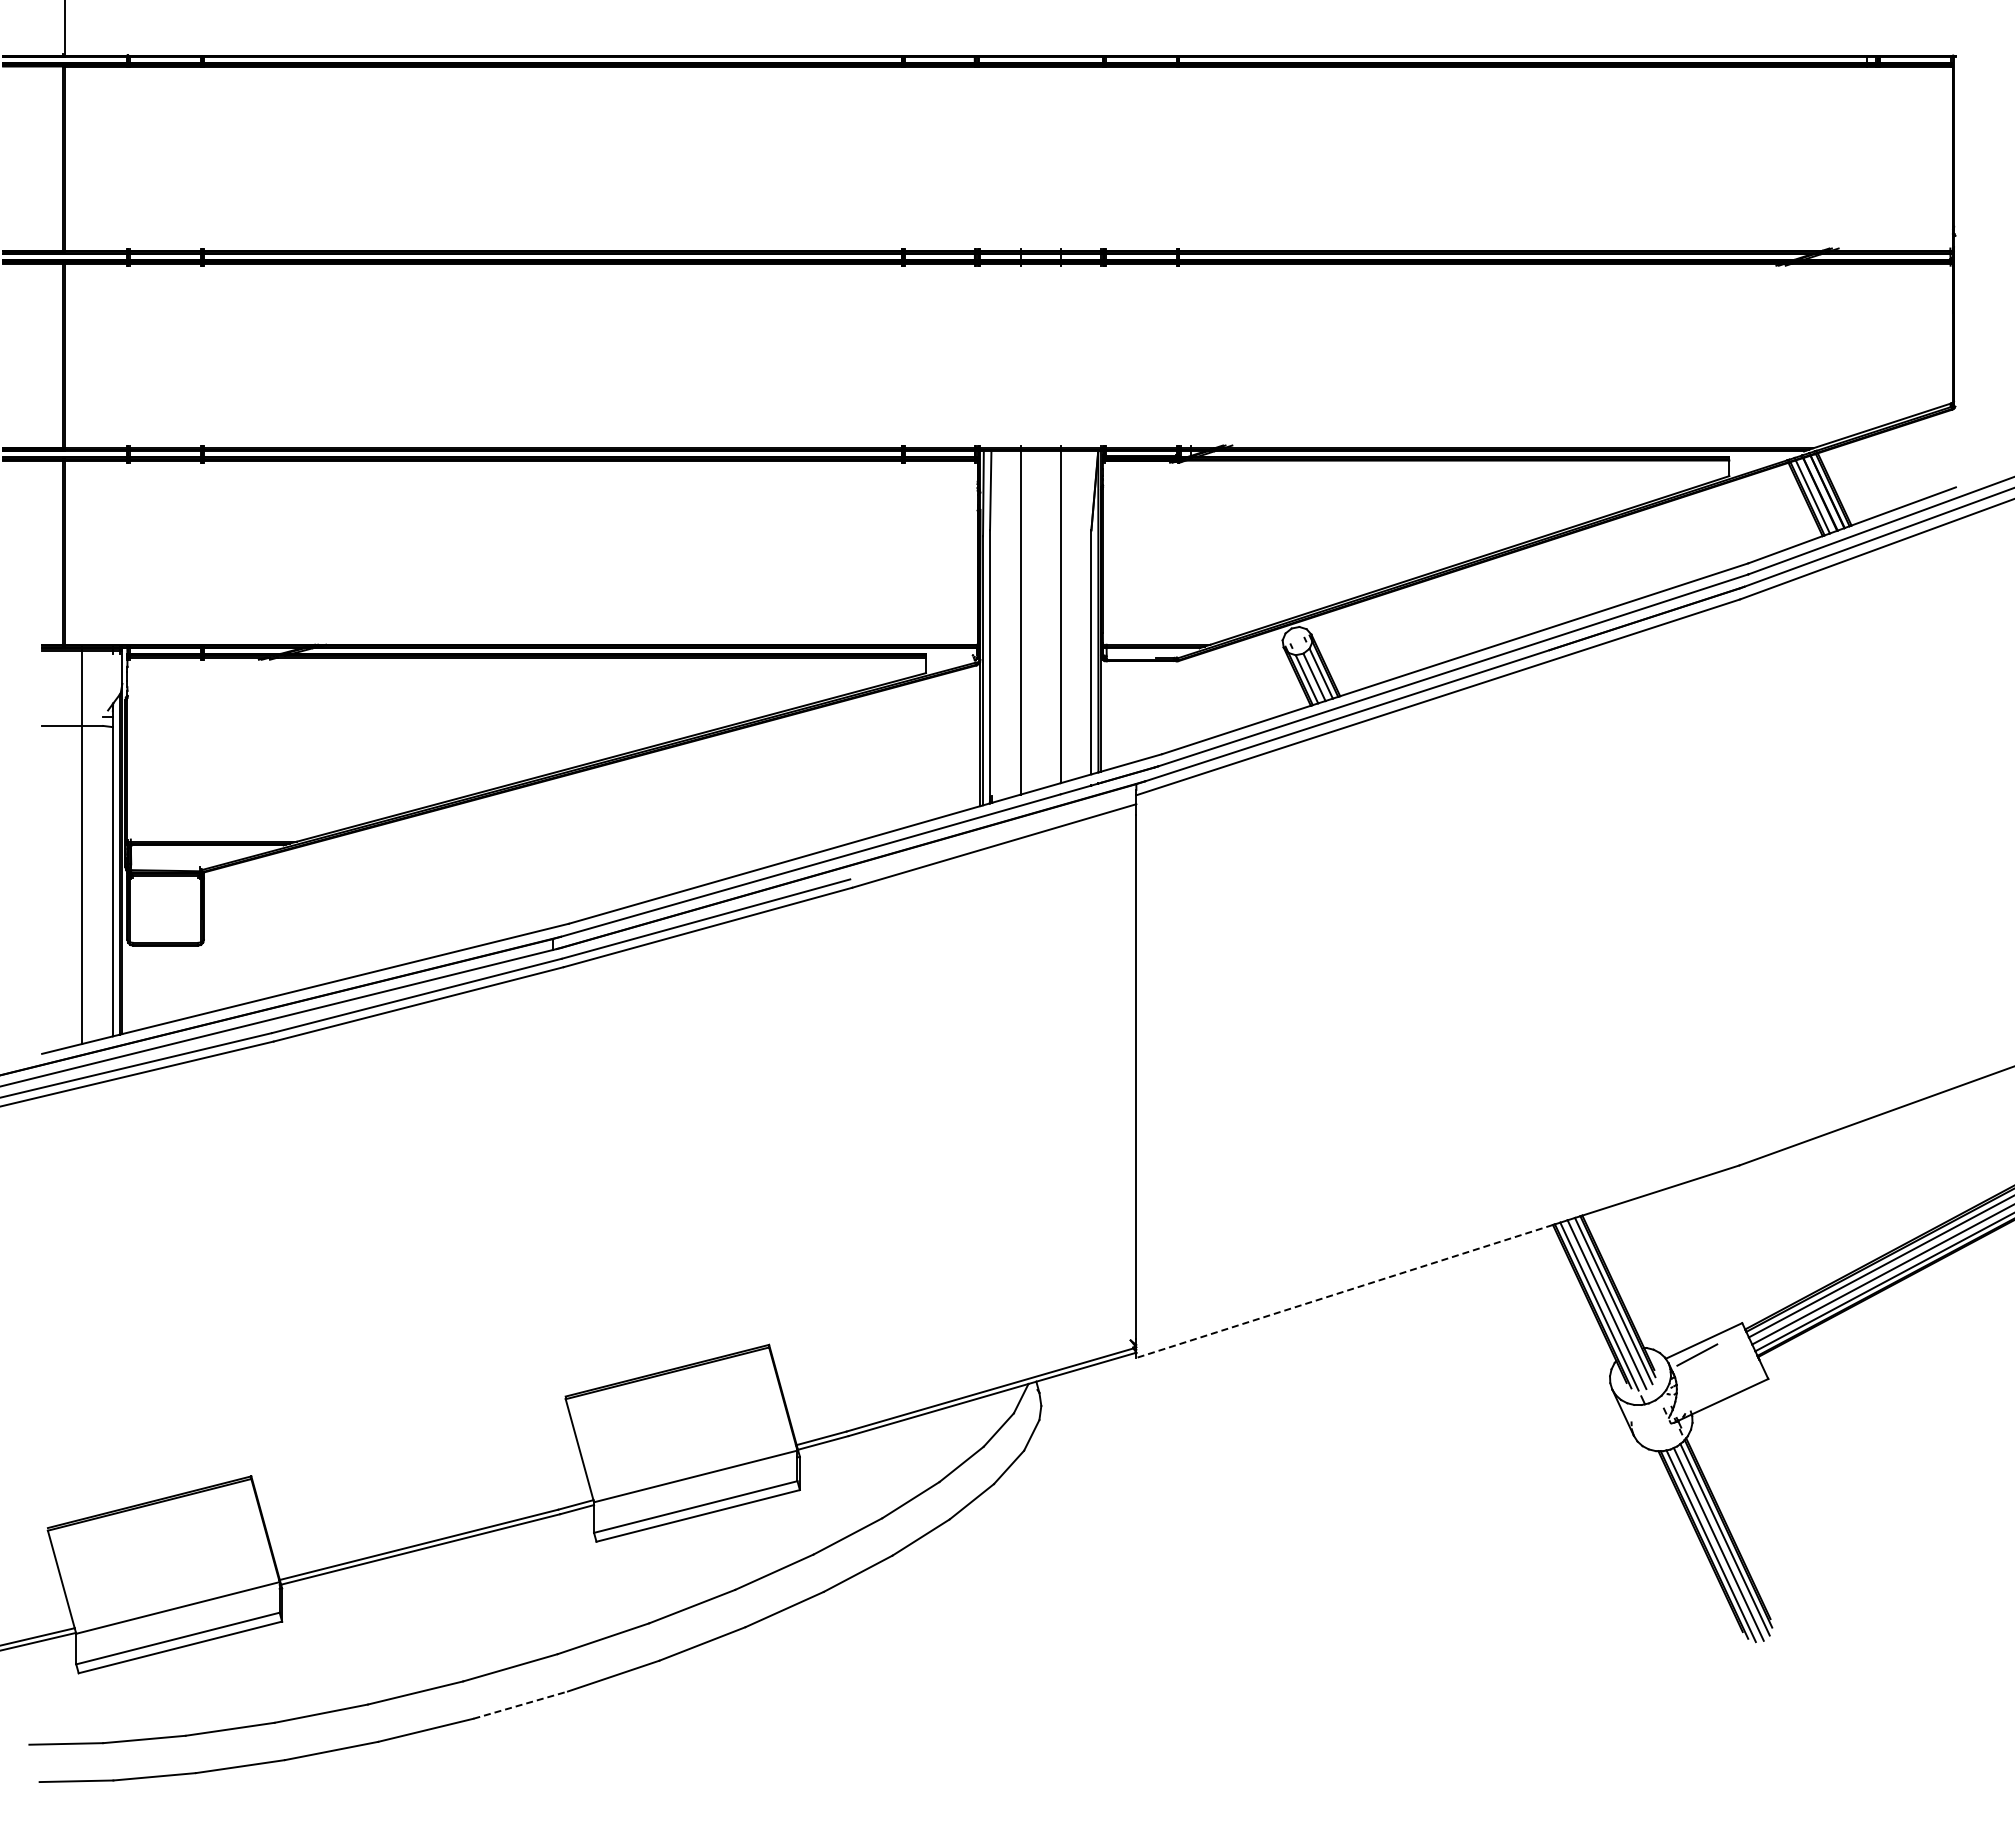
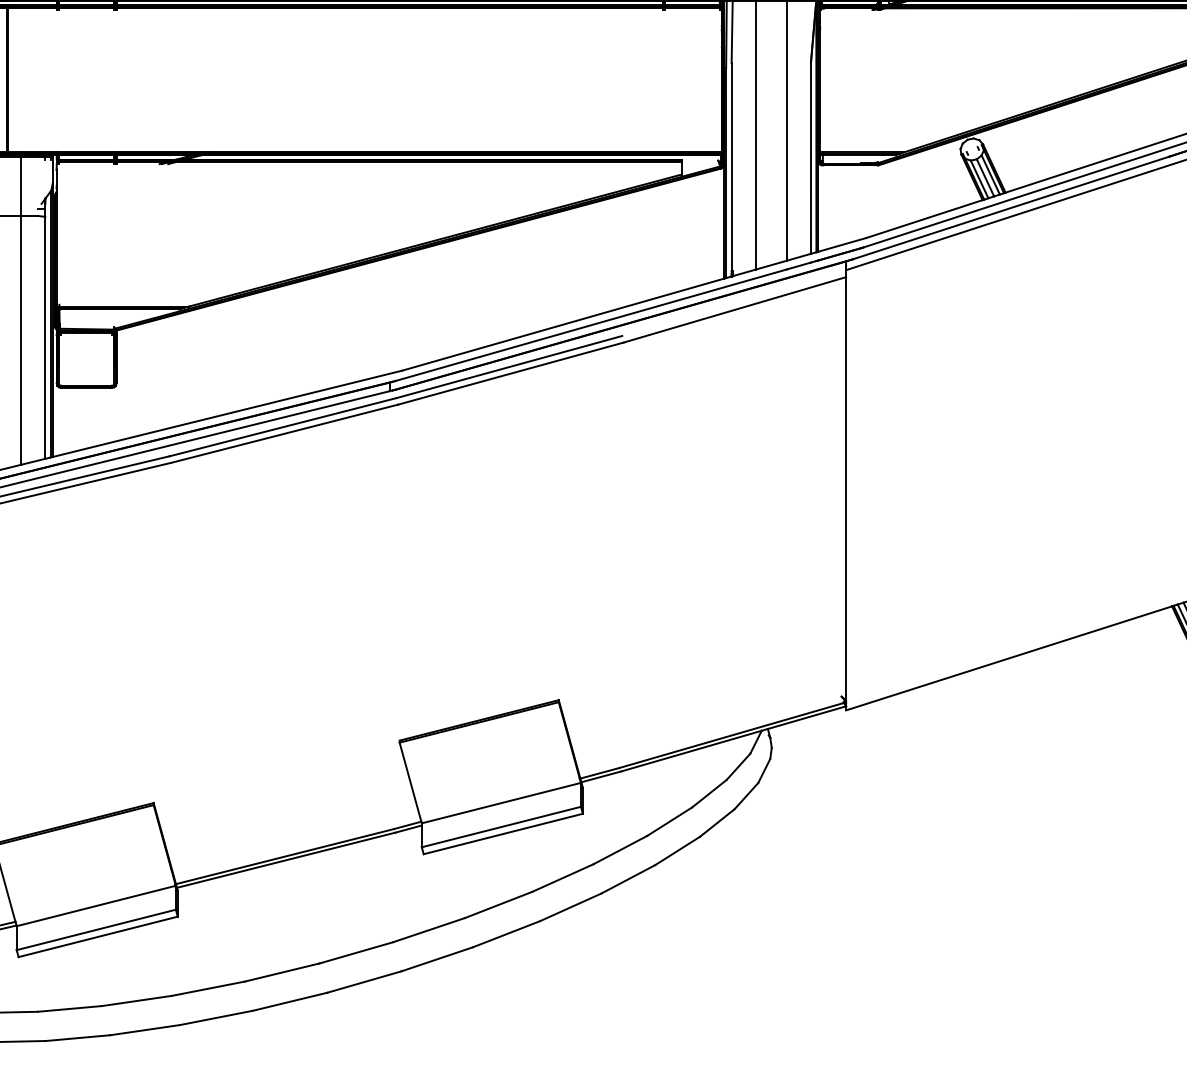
line: (1344, 1291) -> (1008, 658), dashed -> solid
line: (521, 1705) -> (365, 982), dashed -> solid

